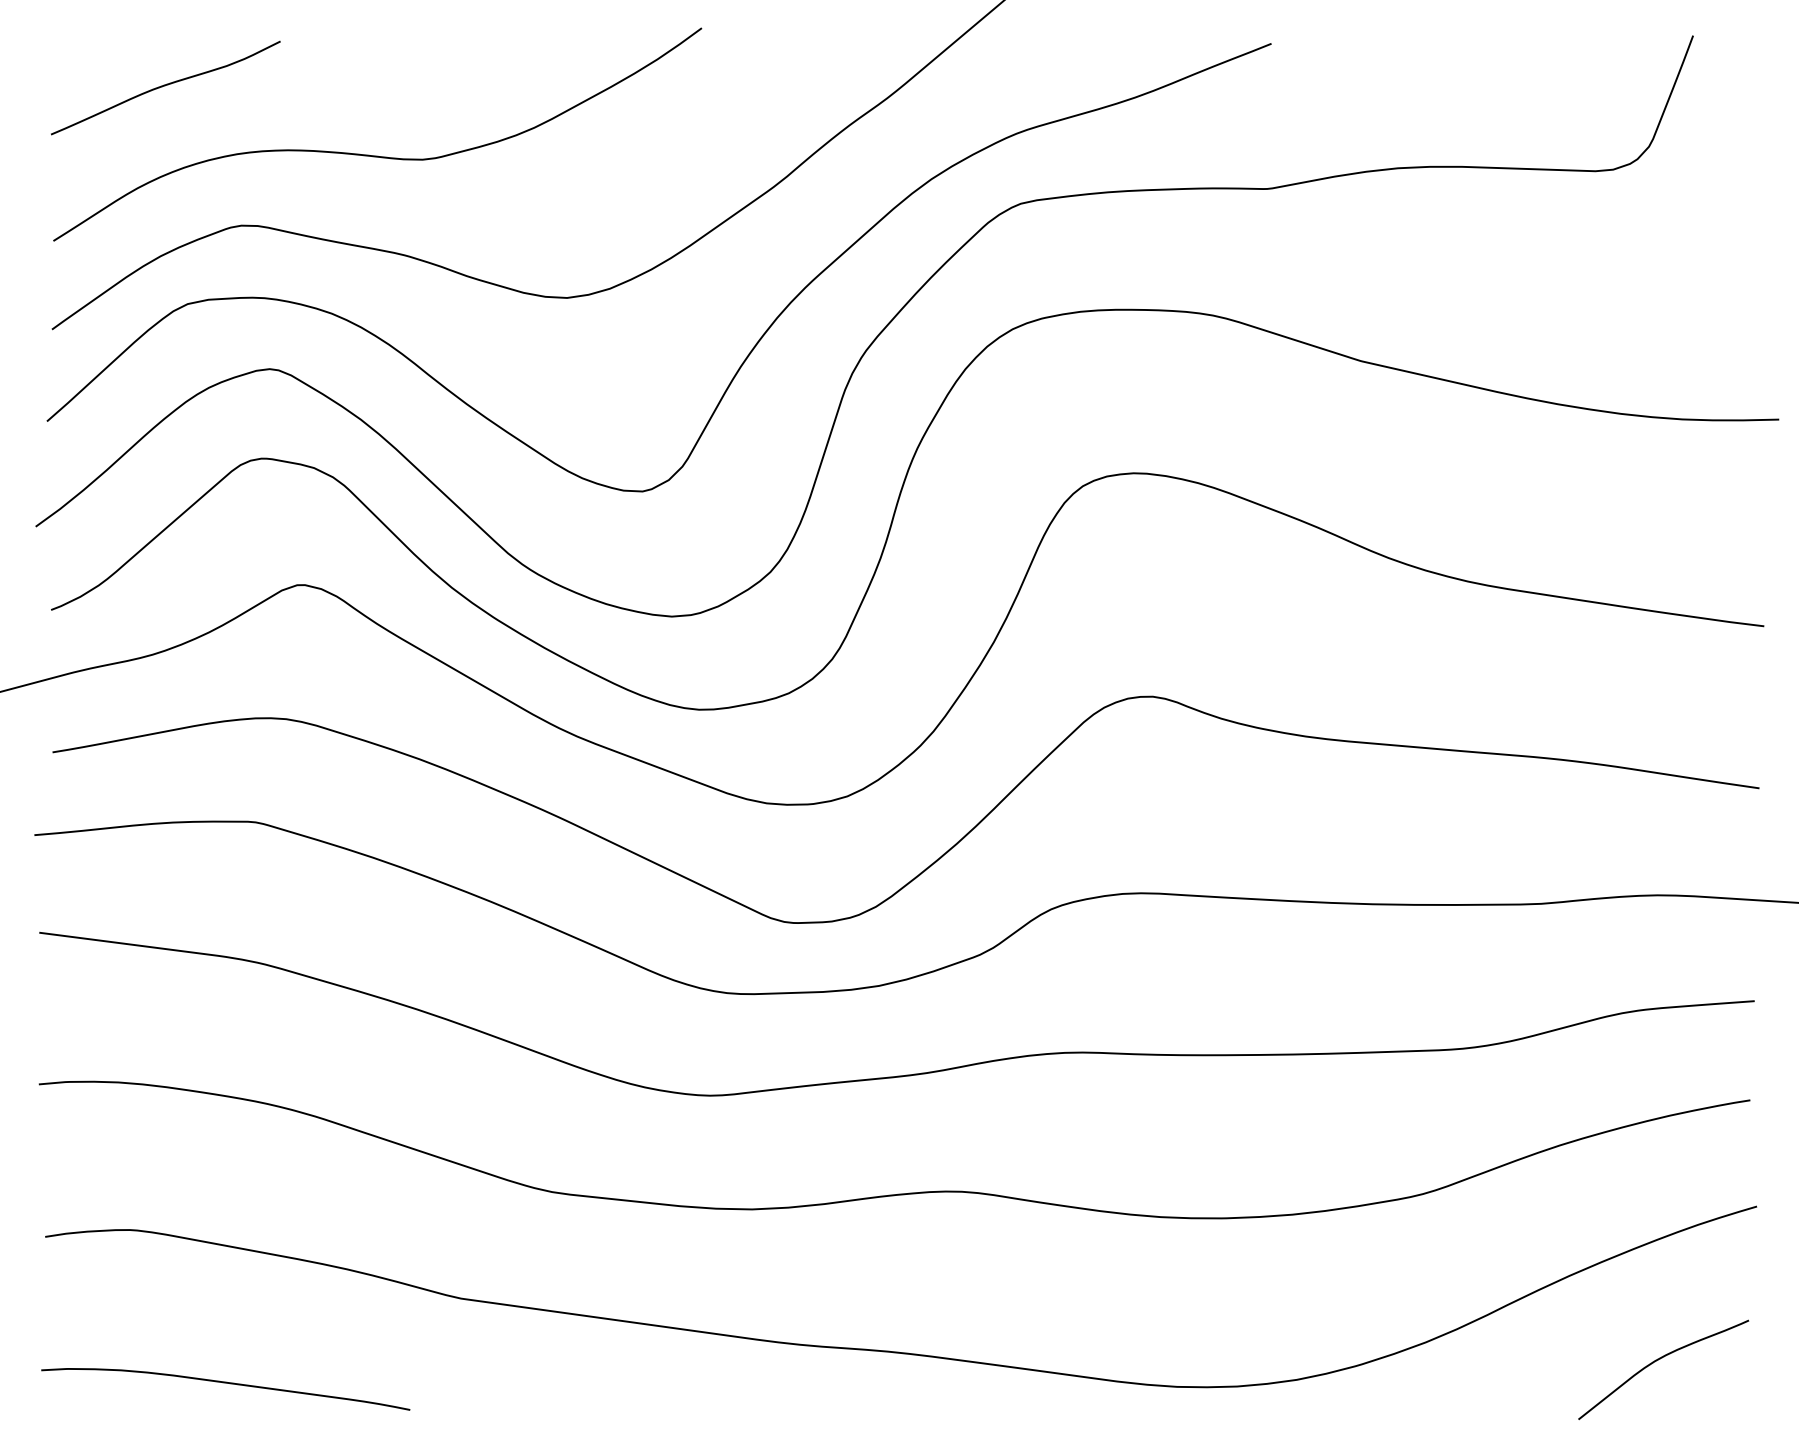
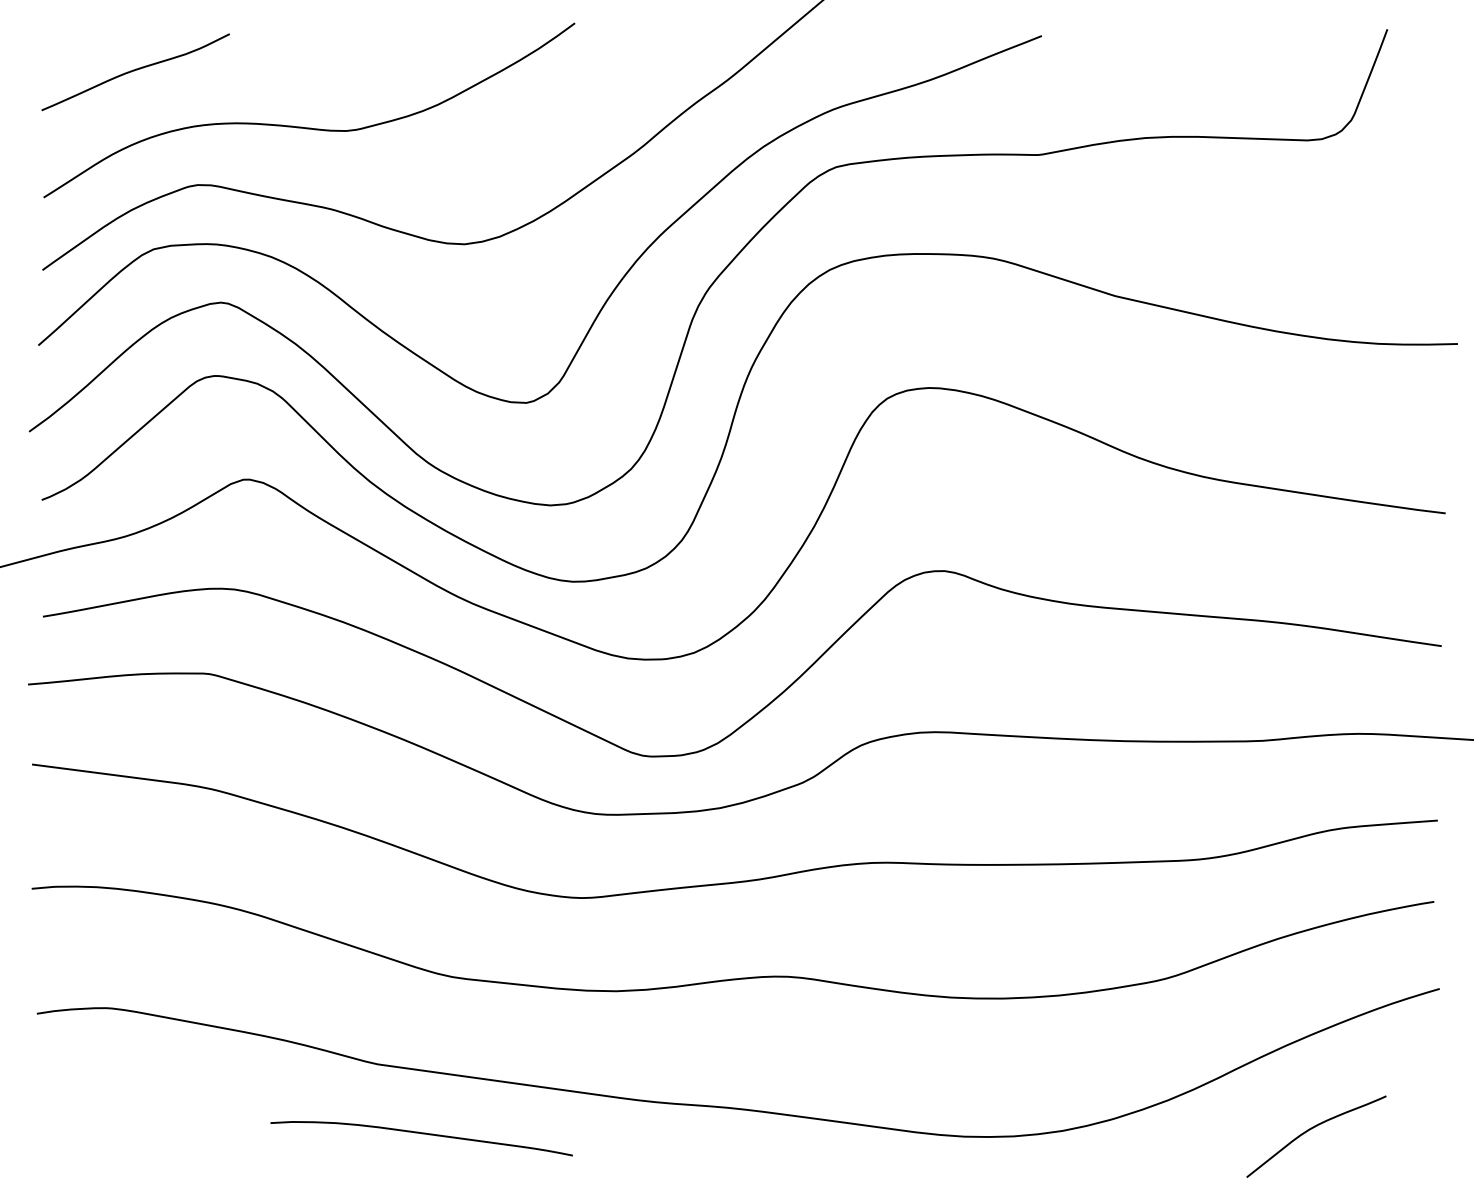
curve: (1658, 1360) -> (1312, 1128), moved
curve: (225, 1383) -> (421, 1133), moved

